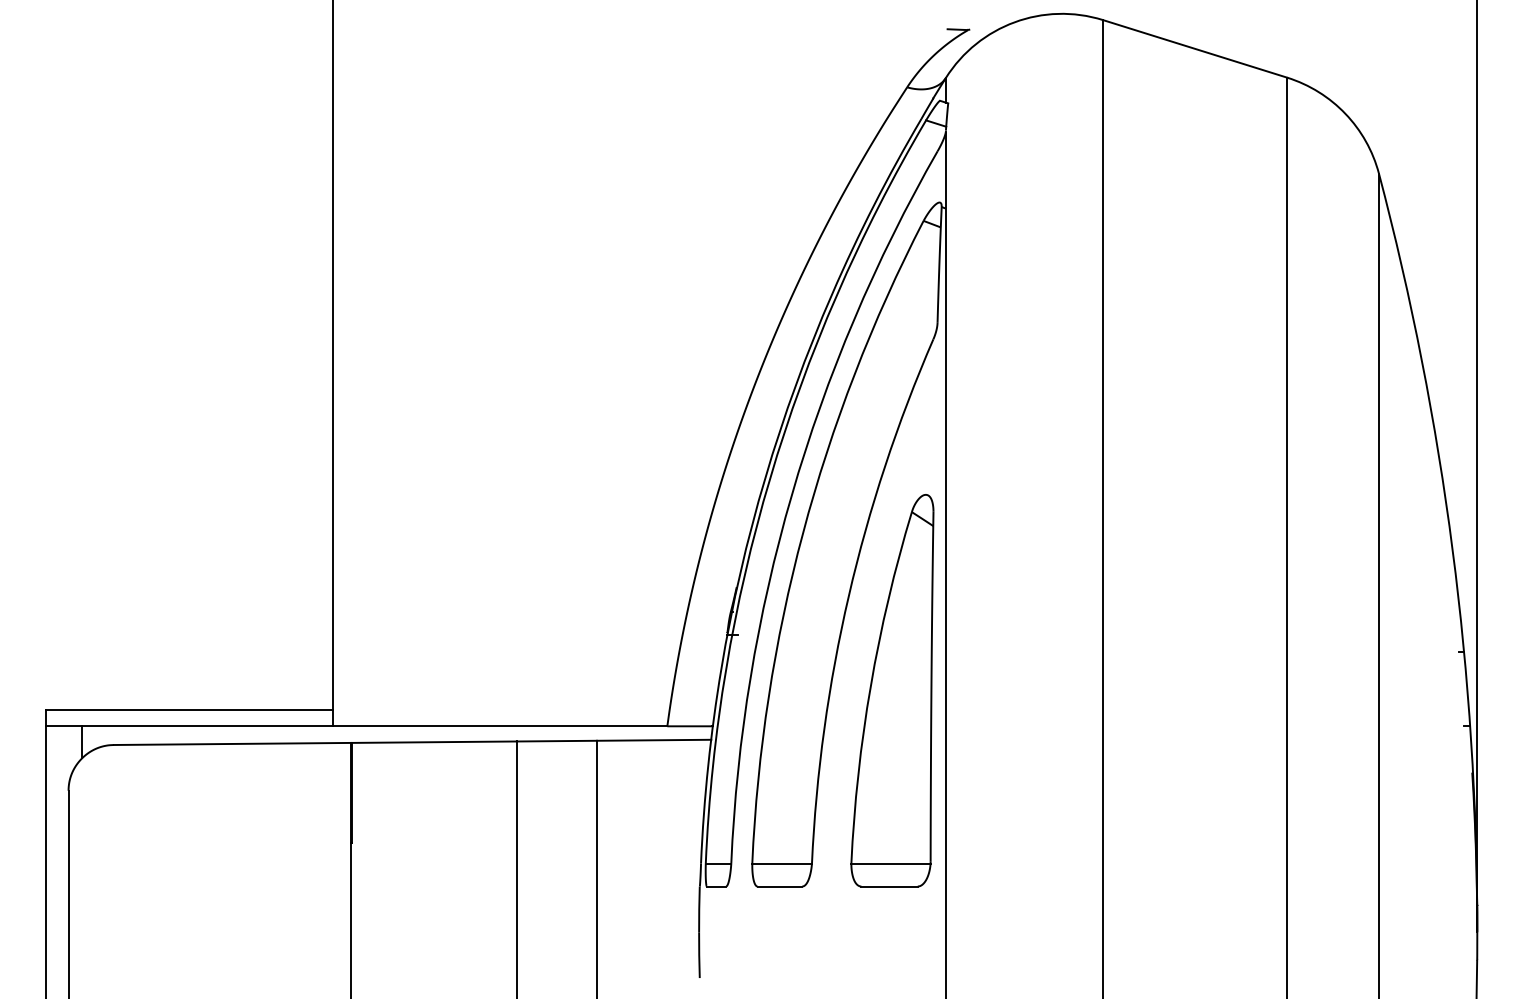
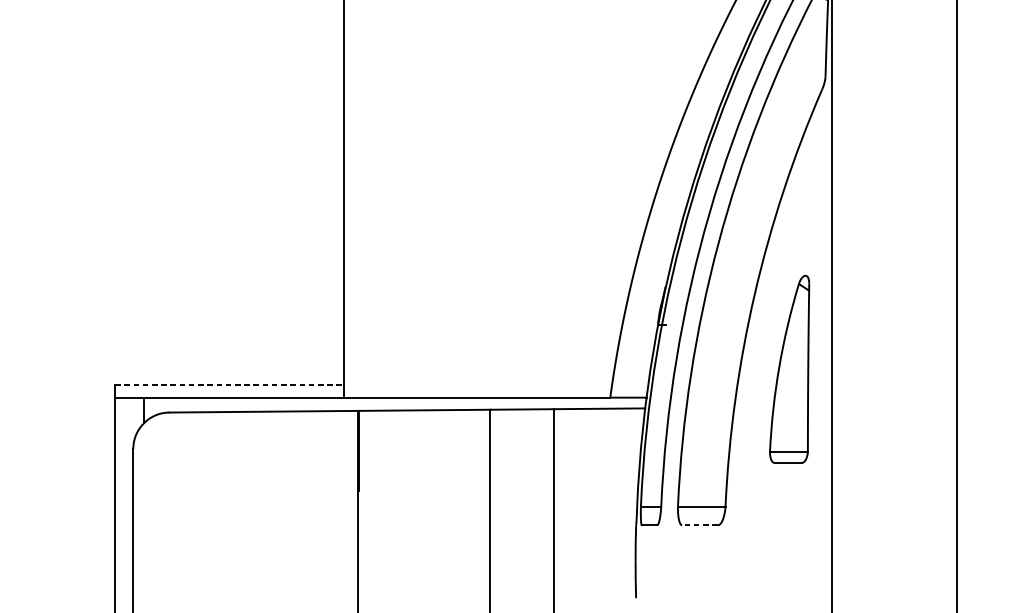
part: (892, 690) -> (789, 369), size x0.6
line: (189, 710) -> (229, 385), solid -> dashed
line: (779, 886) -> (699, 525), solid -> dashed

